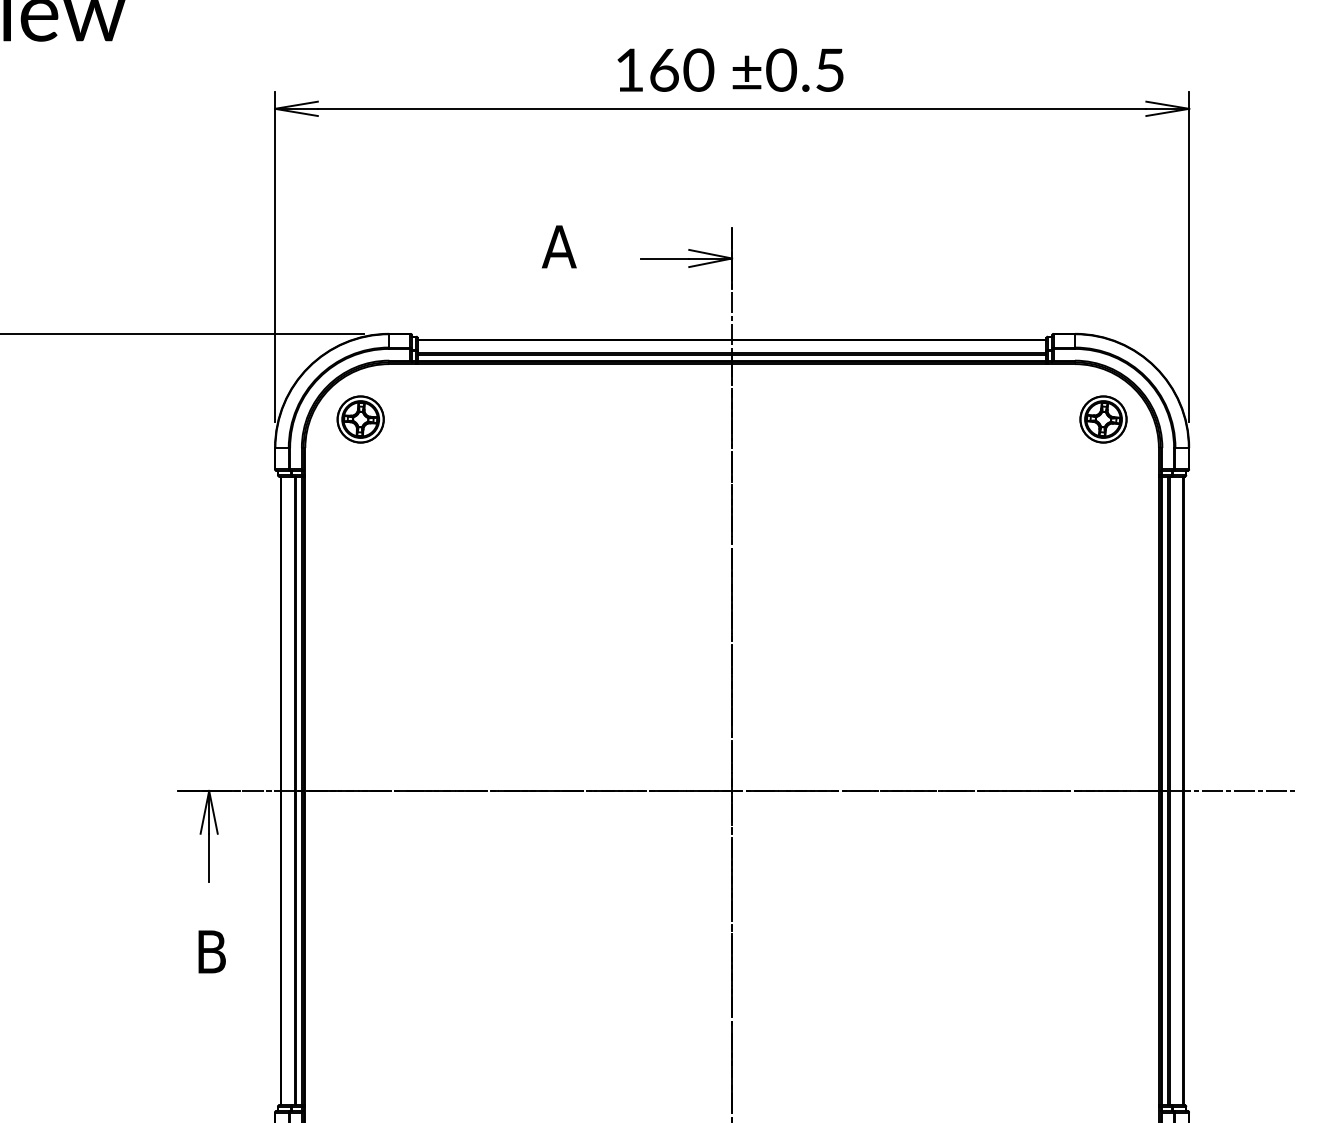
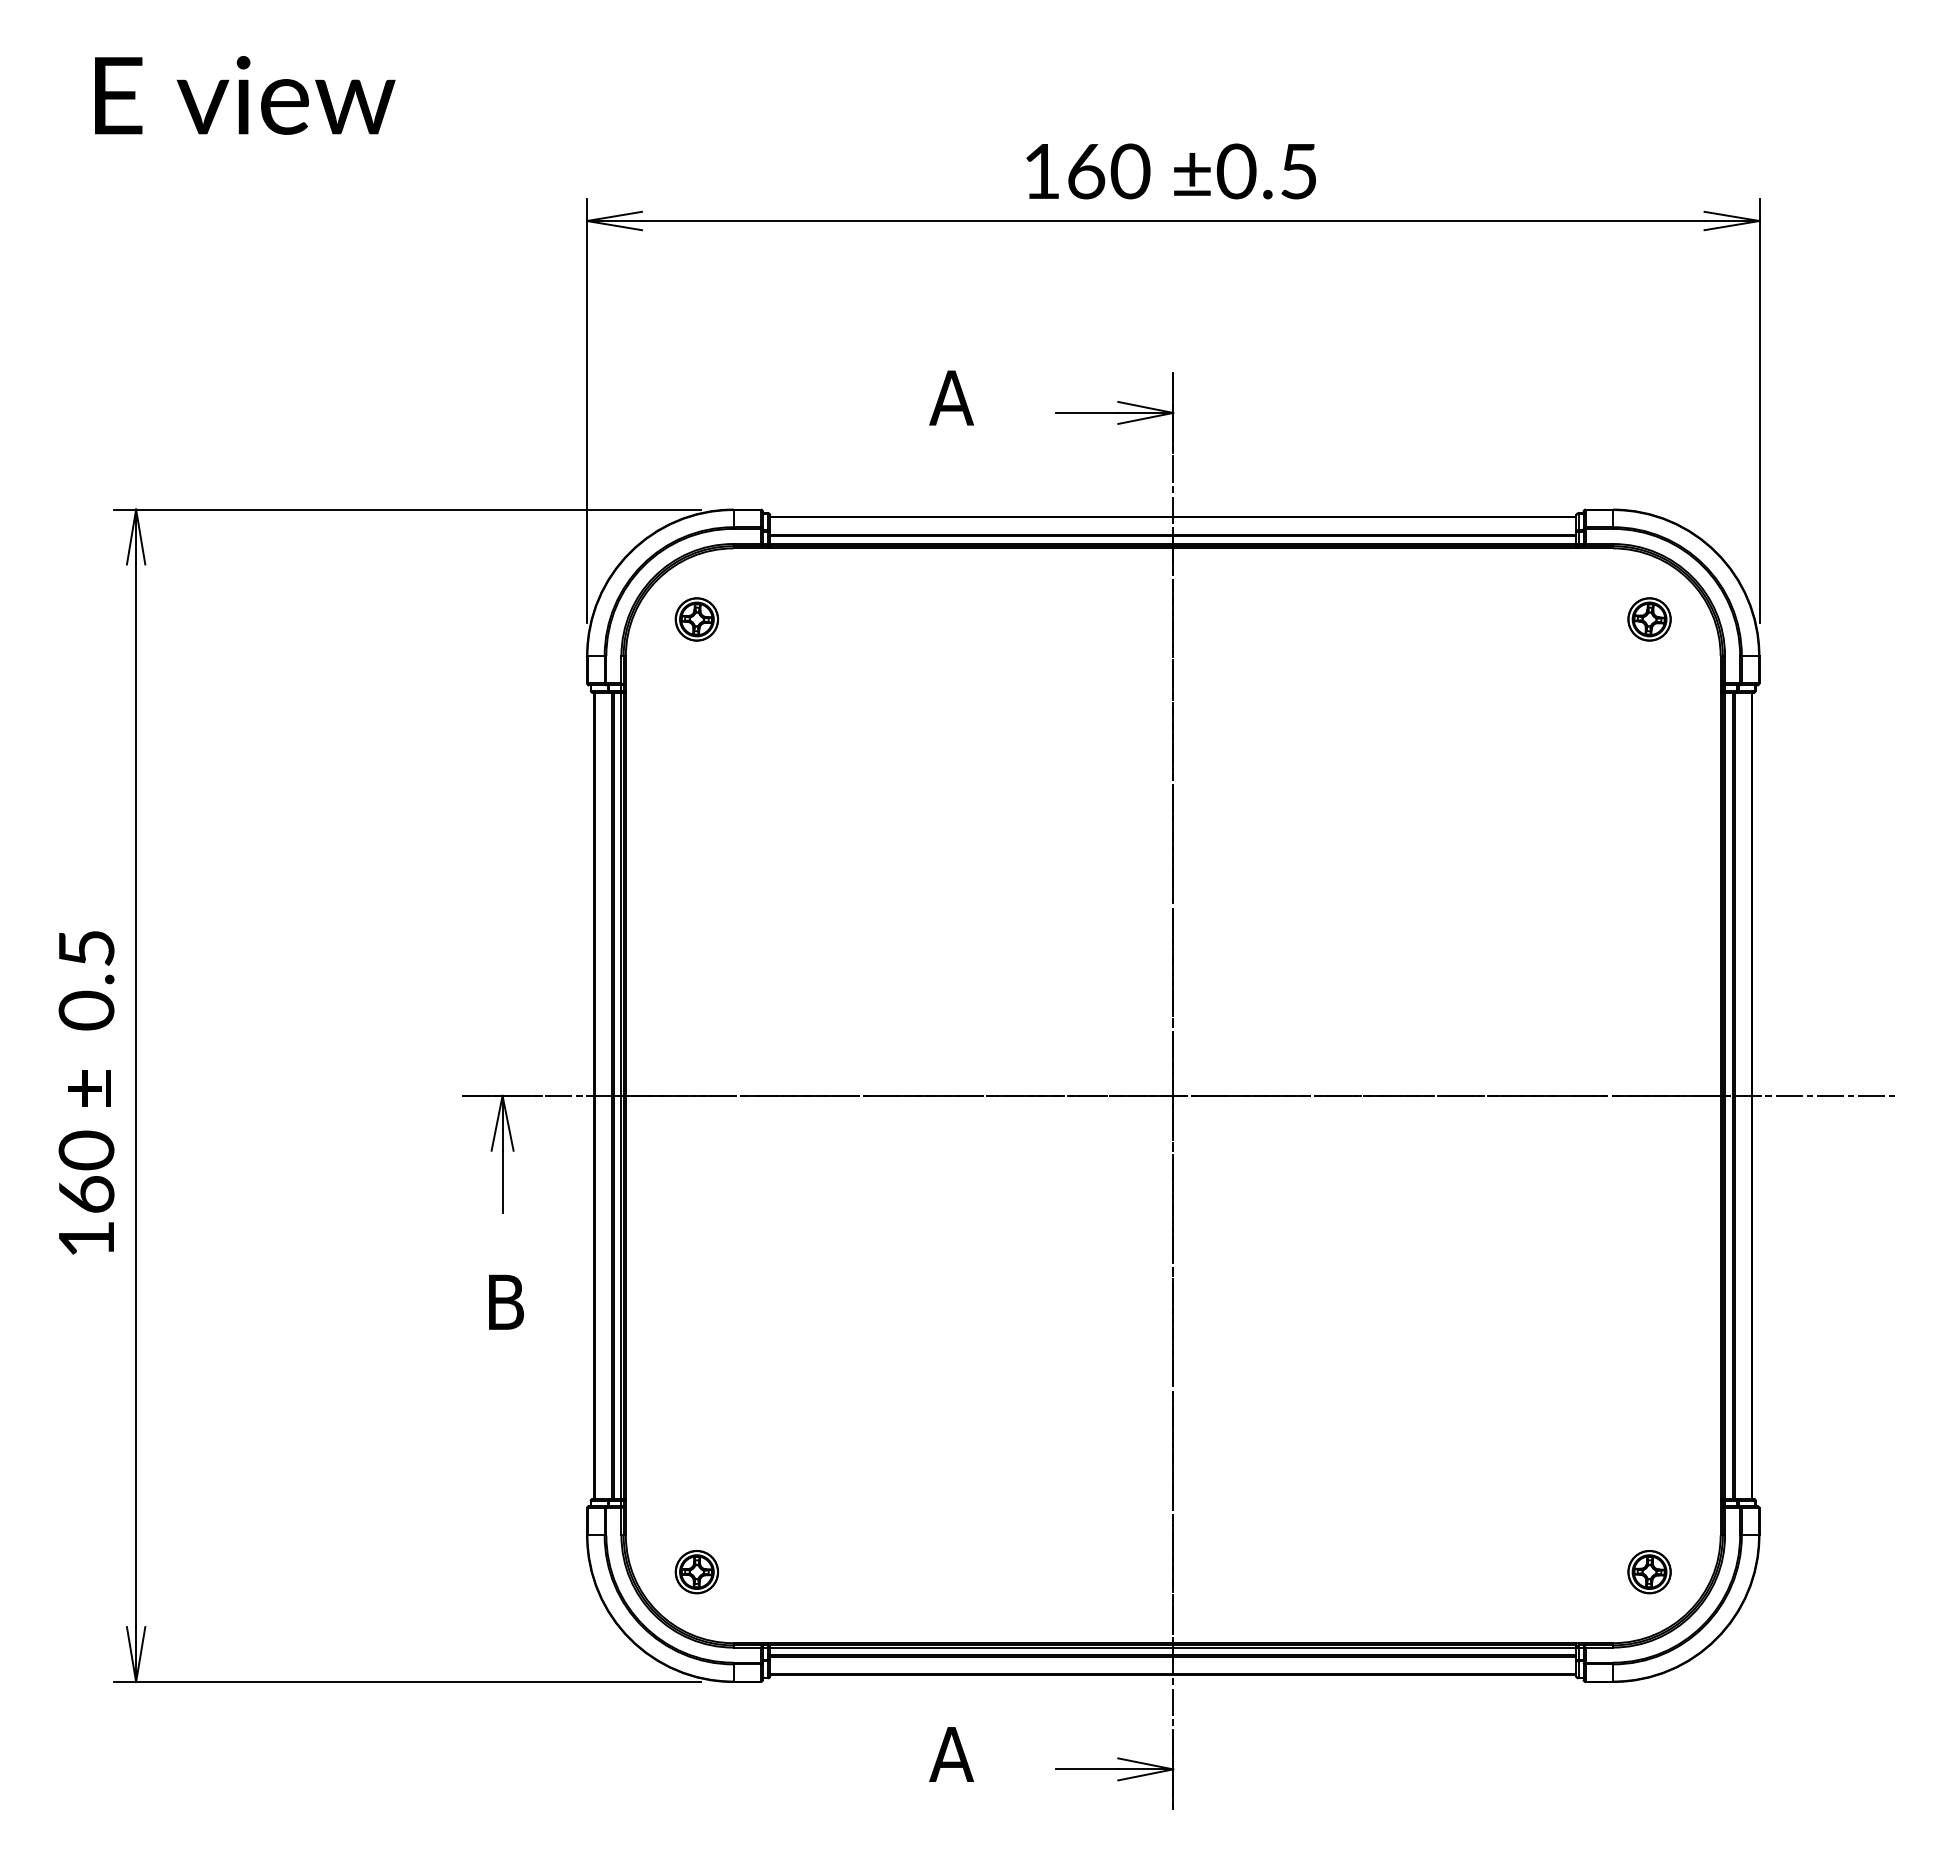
part: (360, 419) -> (696, 619), size x0.71
part: (1103, 419) -> (1649, 619), size x0.71

